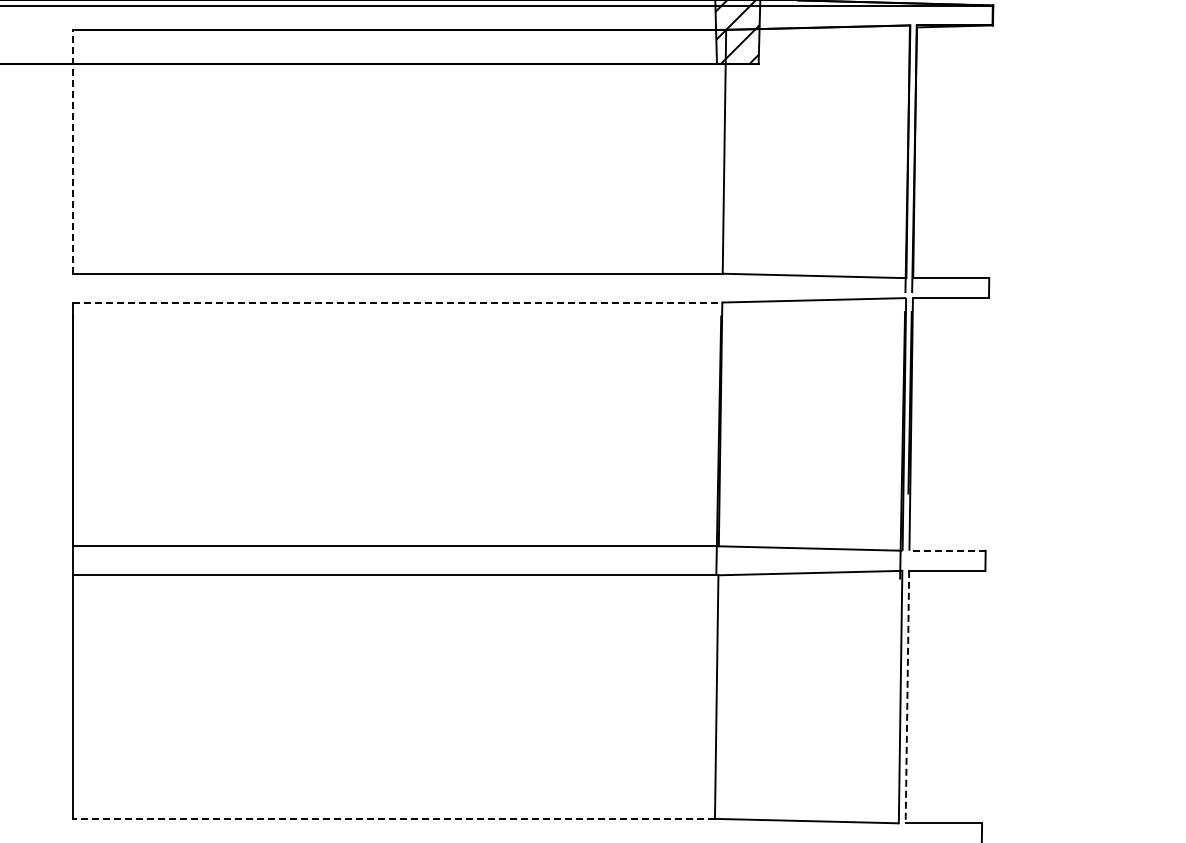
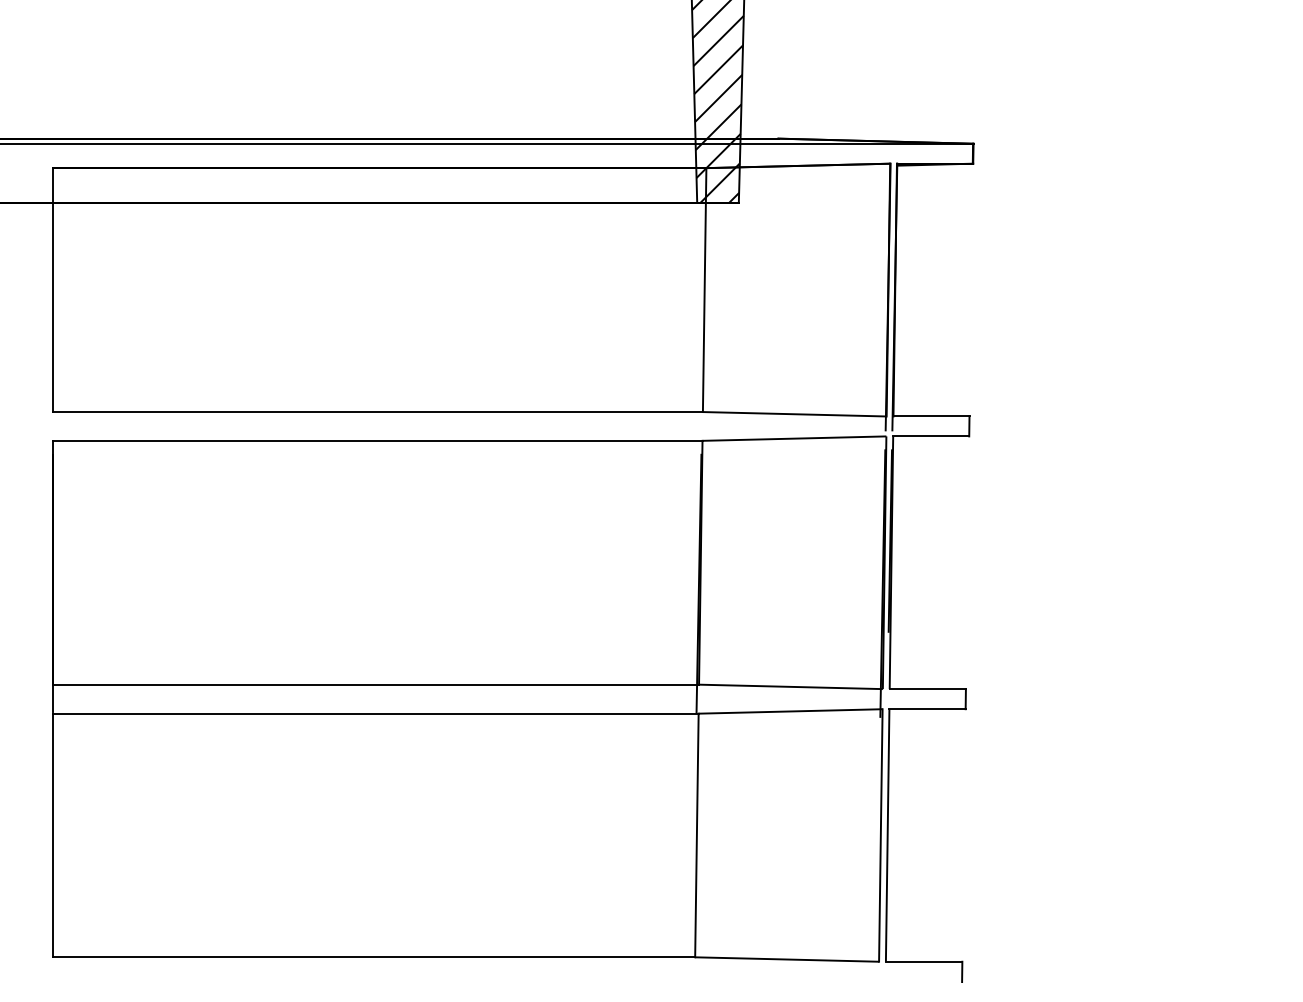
line: (73, 152) -> (53, 290), dashed -> solid
line: (397, 302) -> (377, 440), dashed -> solid
line: (947, 551) -> (927, 689), dashed -> solid
line: (907, 698) -> (887, 836), dashed -> solid
line: (394, 819) -> (374, 957), dashed -> solid

